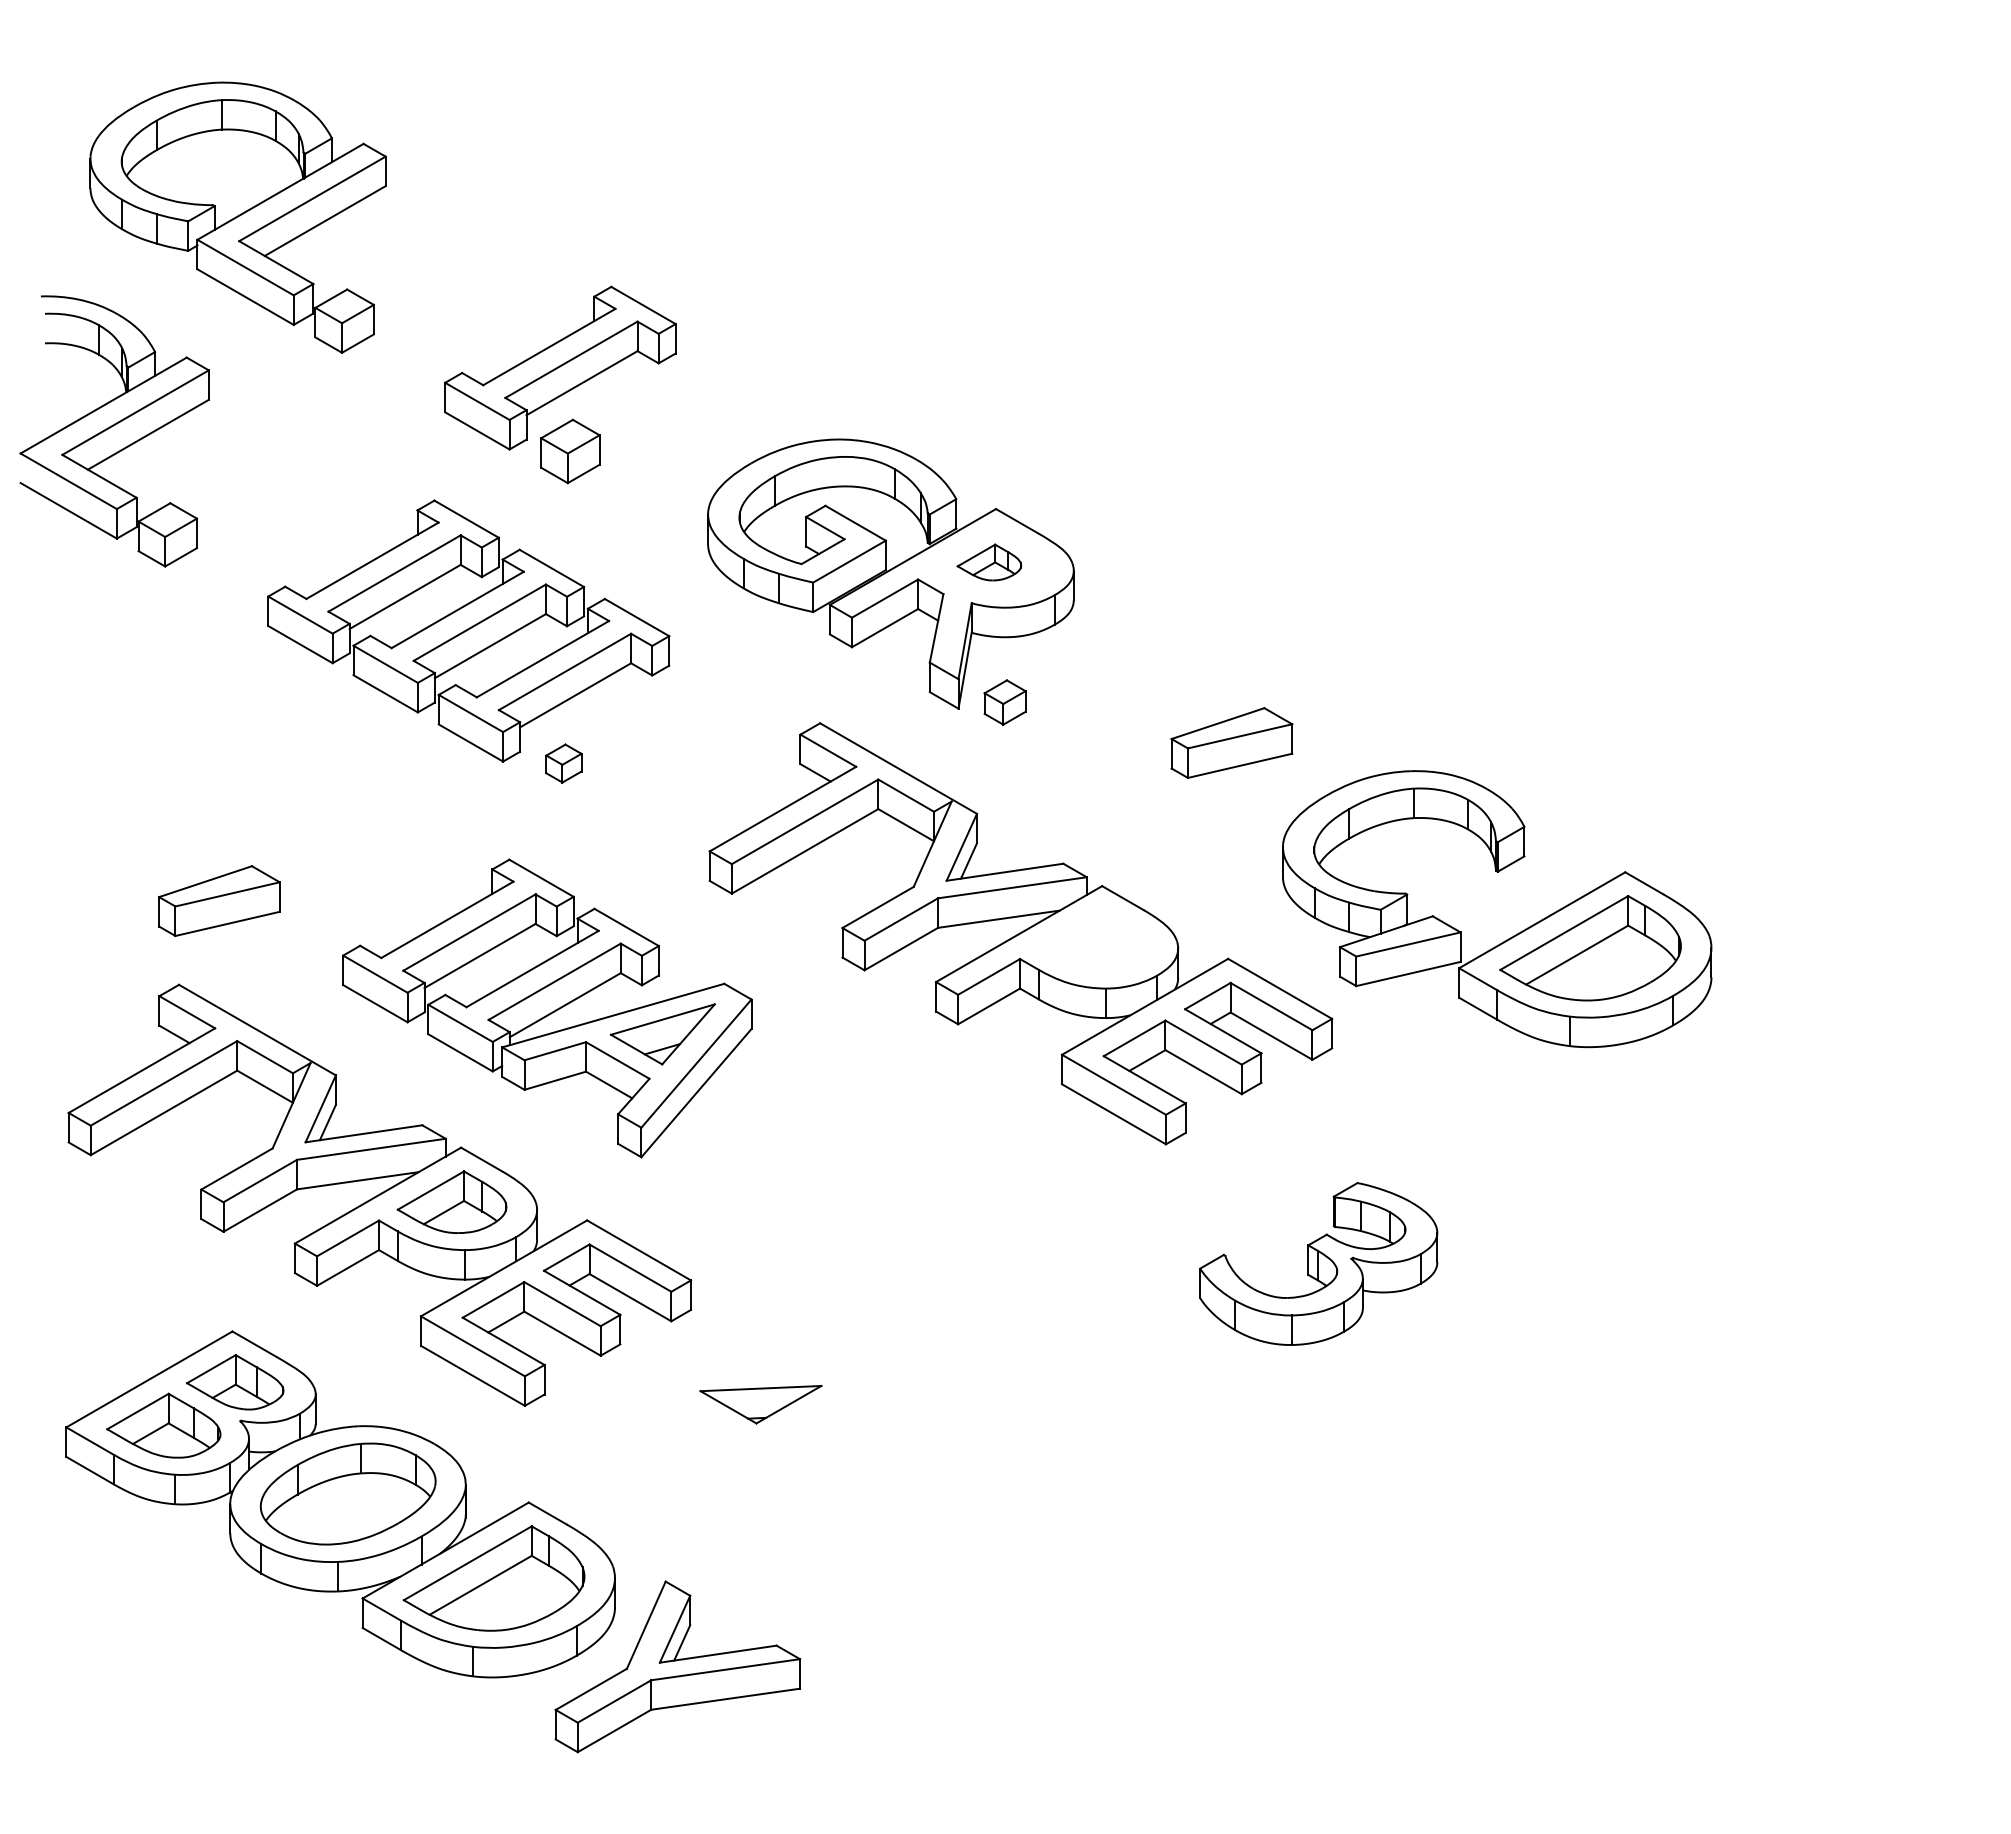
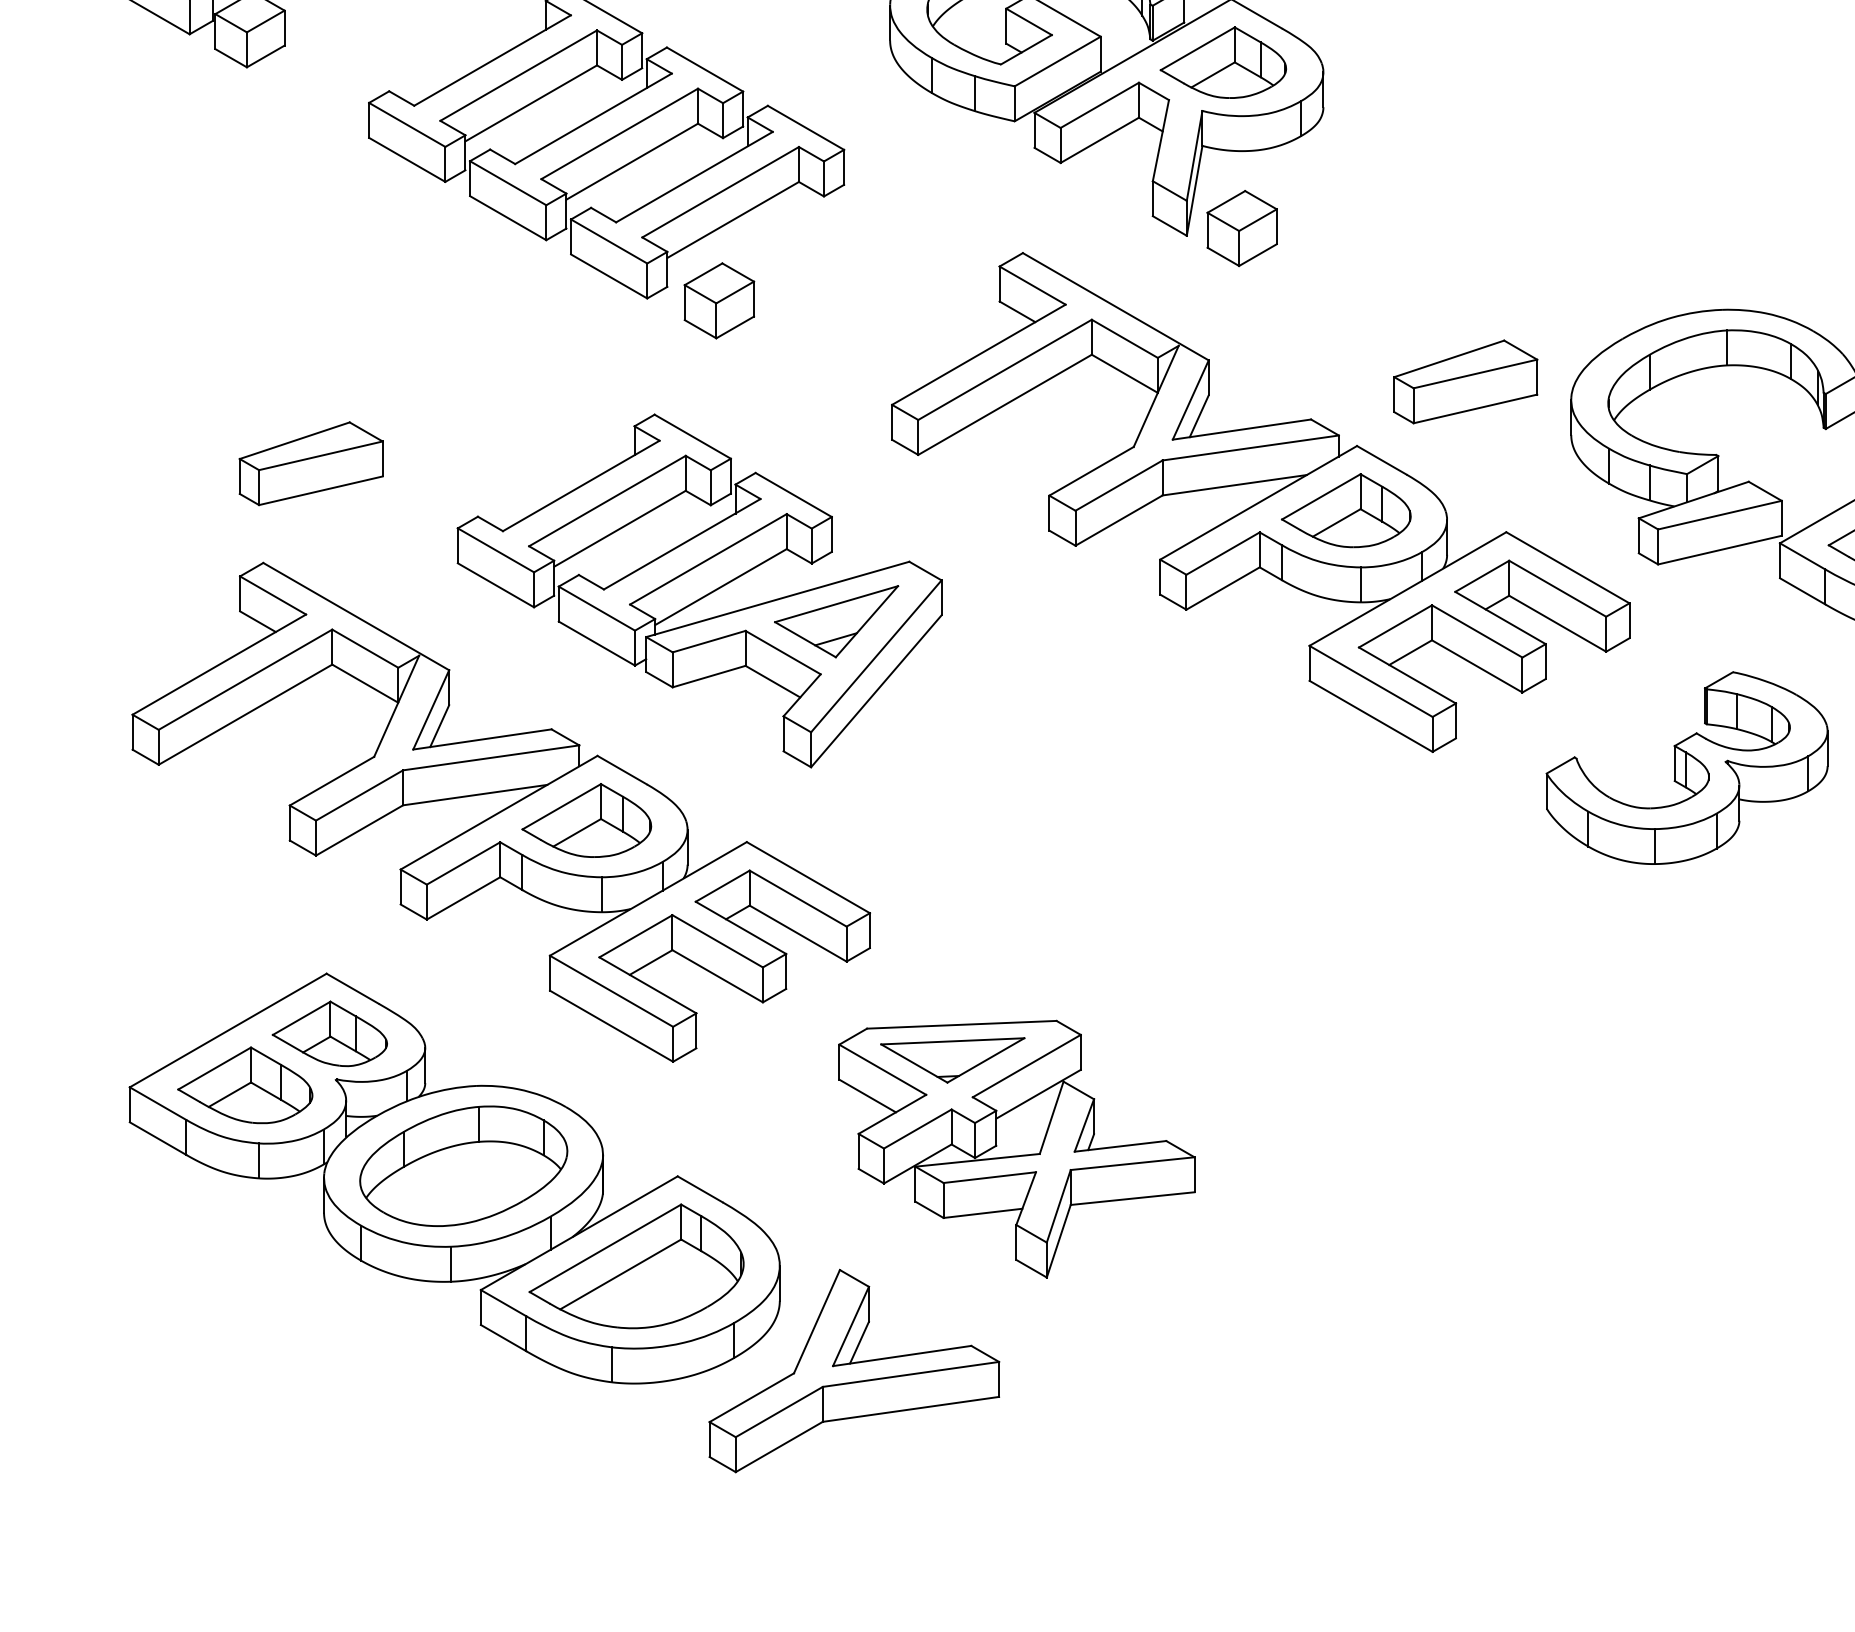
part: (989, 562) -> (1223, 62), size x1.67
part: (1004, 702) -> (1241, 228), size x1.43
part: (1231, 742) -> (1465, 381), moved
part: (563, 763) -> (718, 300), size x1.67
part: (1092, 940) -> (1345, 510), added
part: (1318, 1263) -> (1686, 767), moved
part: (814, 1479) -> (1016, 1149), added

